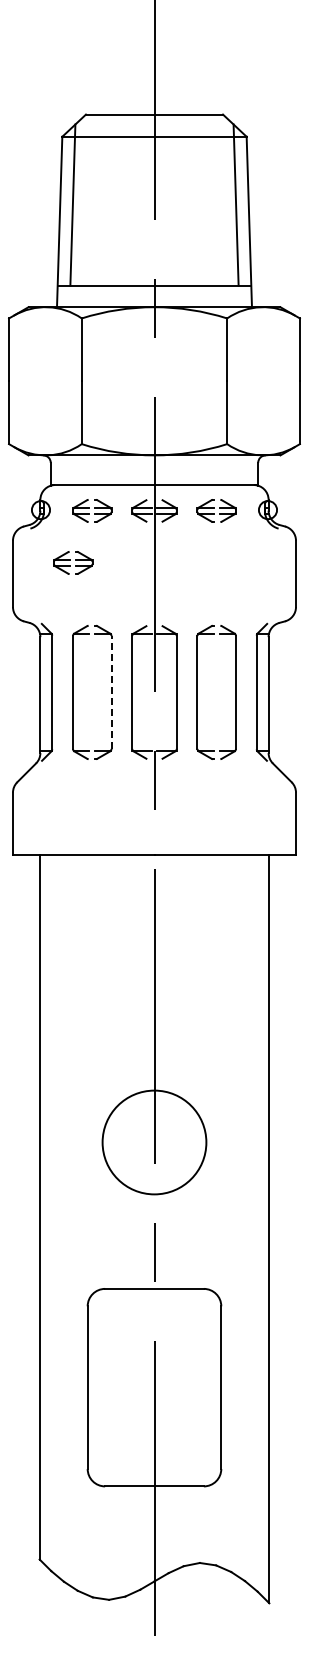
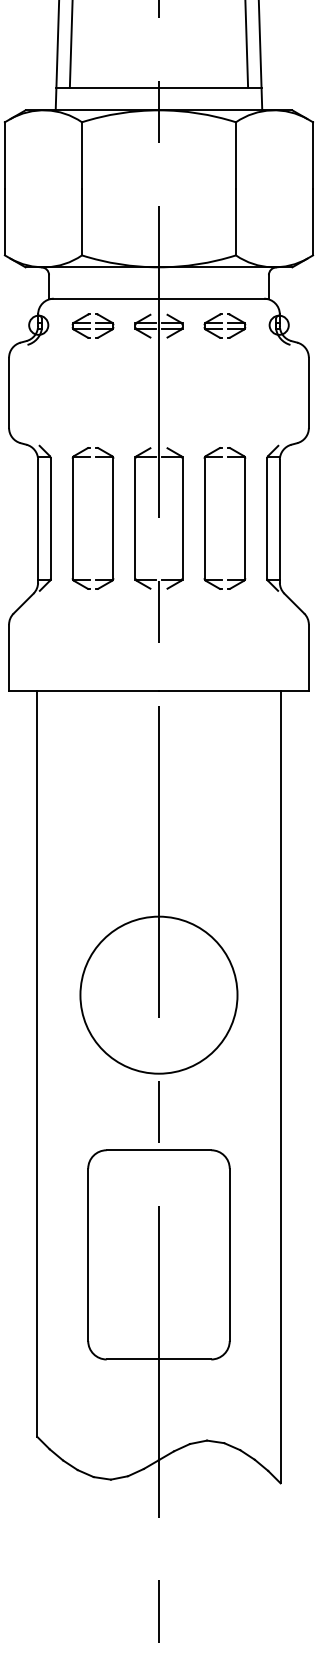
part: (73, 562) -> (73, 380), removed
line: (111, 691) -> (113, 517), dashed -> solid
circle: (154, 1142) -> (158, 995), size x1.43

